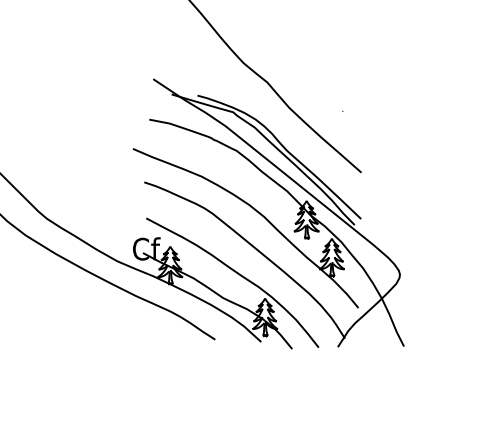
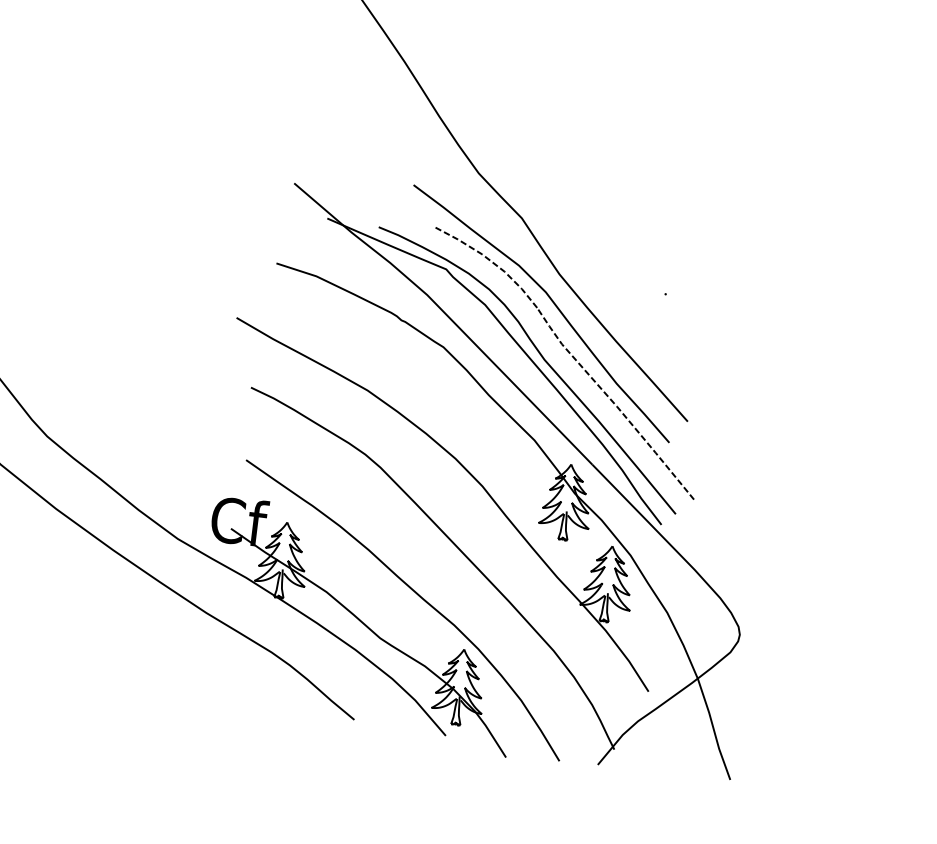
part: (290, 141) -> (553, 341), added

